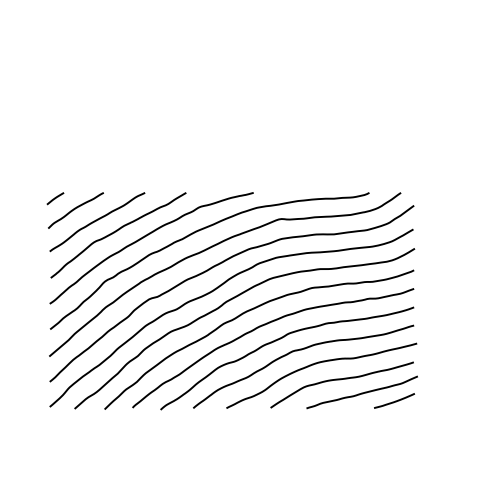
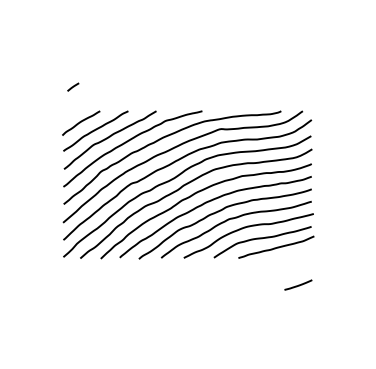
curve: (55, 197) -> (73, 86), moved
line: (394, 400) -> (298, 284), moved

